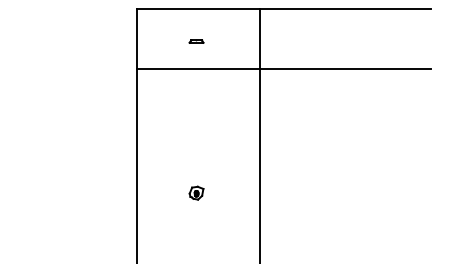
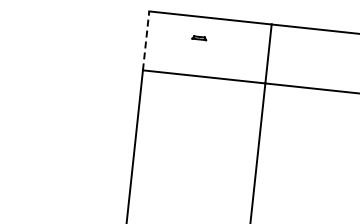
line: (136, 38) -> (145, 40), solid -> dashed
part: (196, 41) -> (199, 38), moved
part: (196, 192) -> (189, 199), removed

